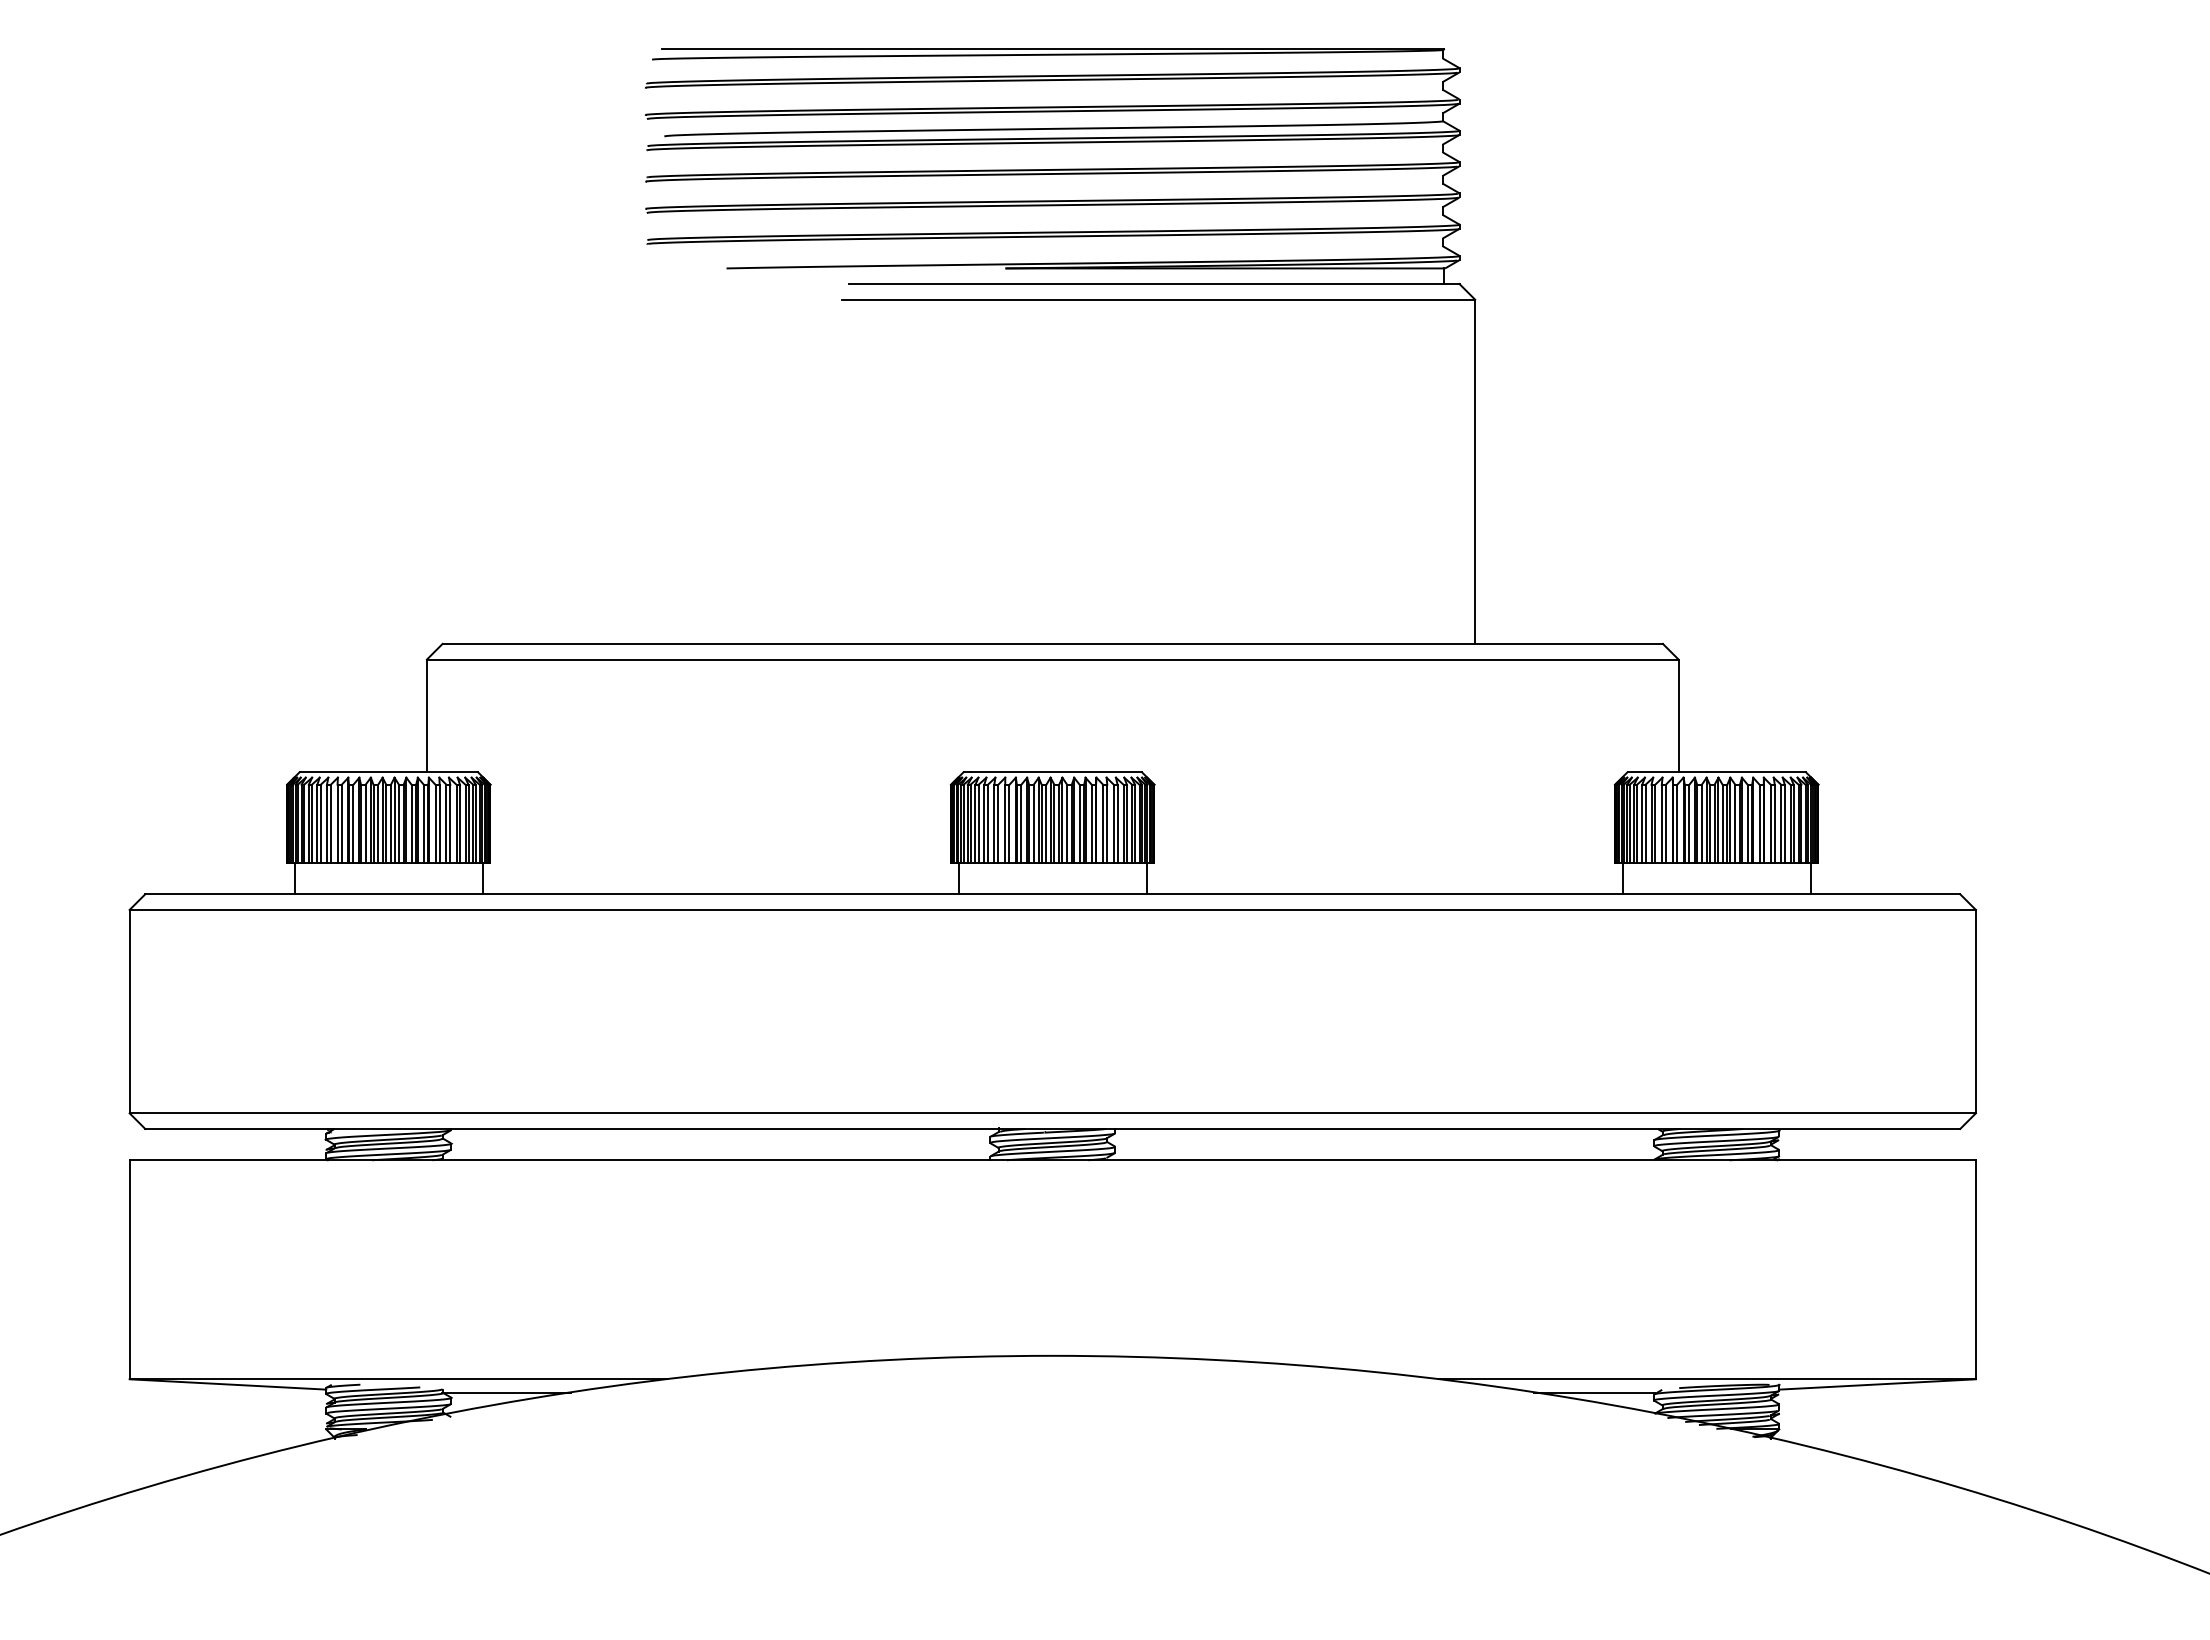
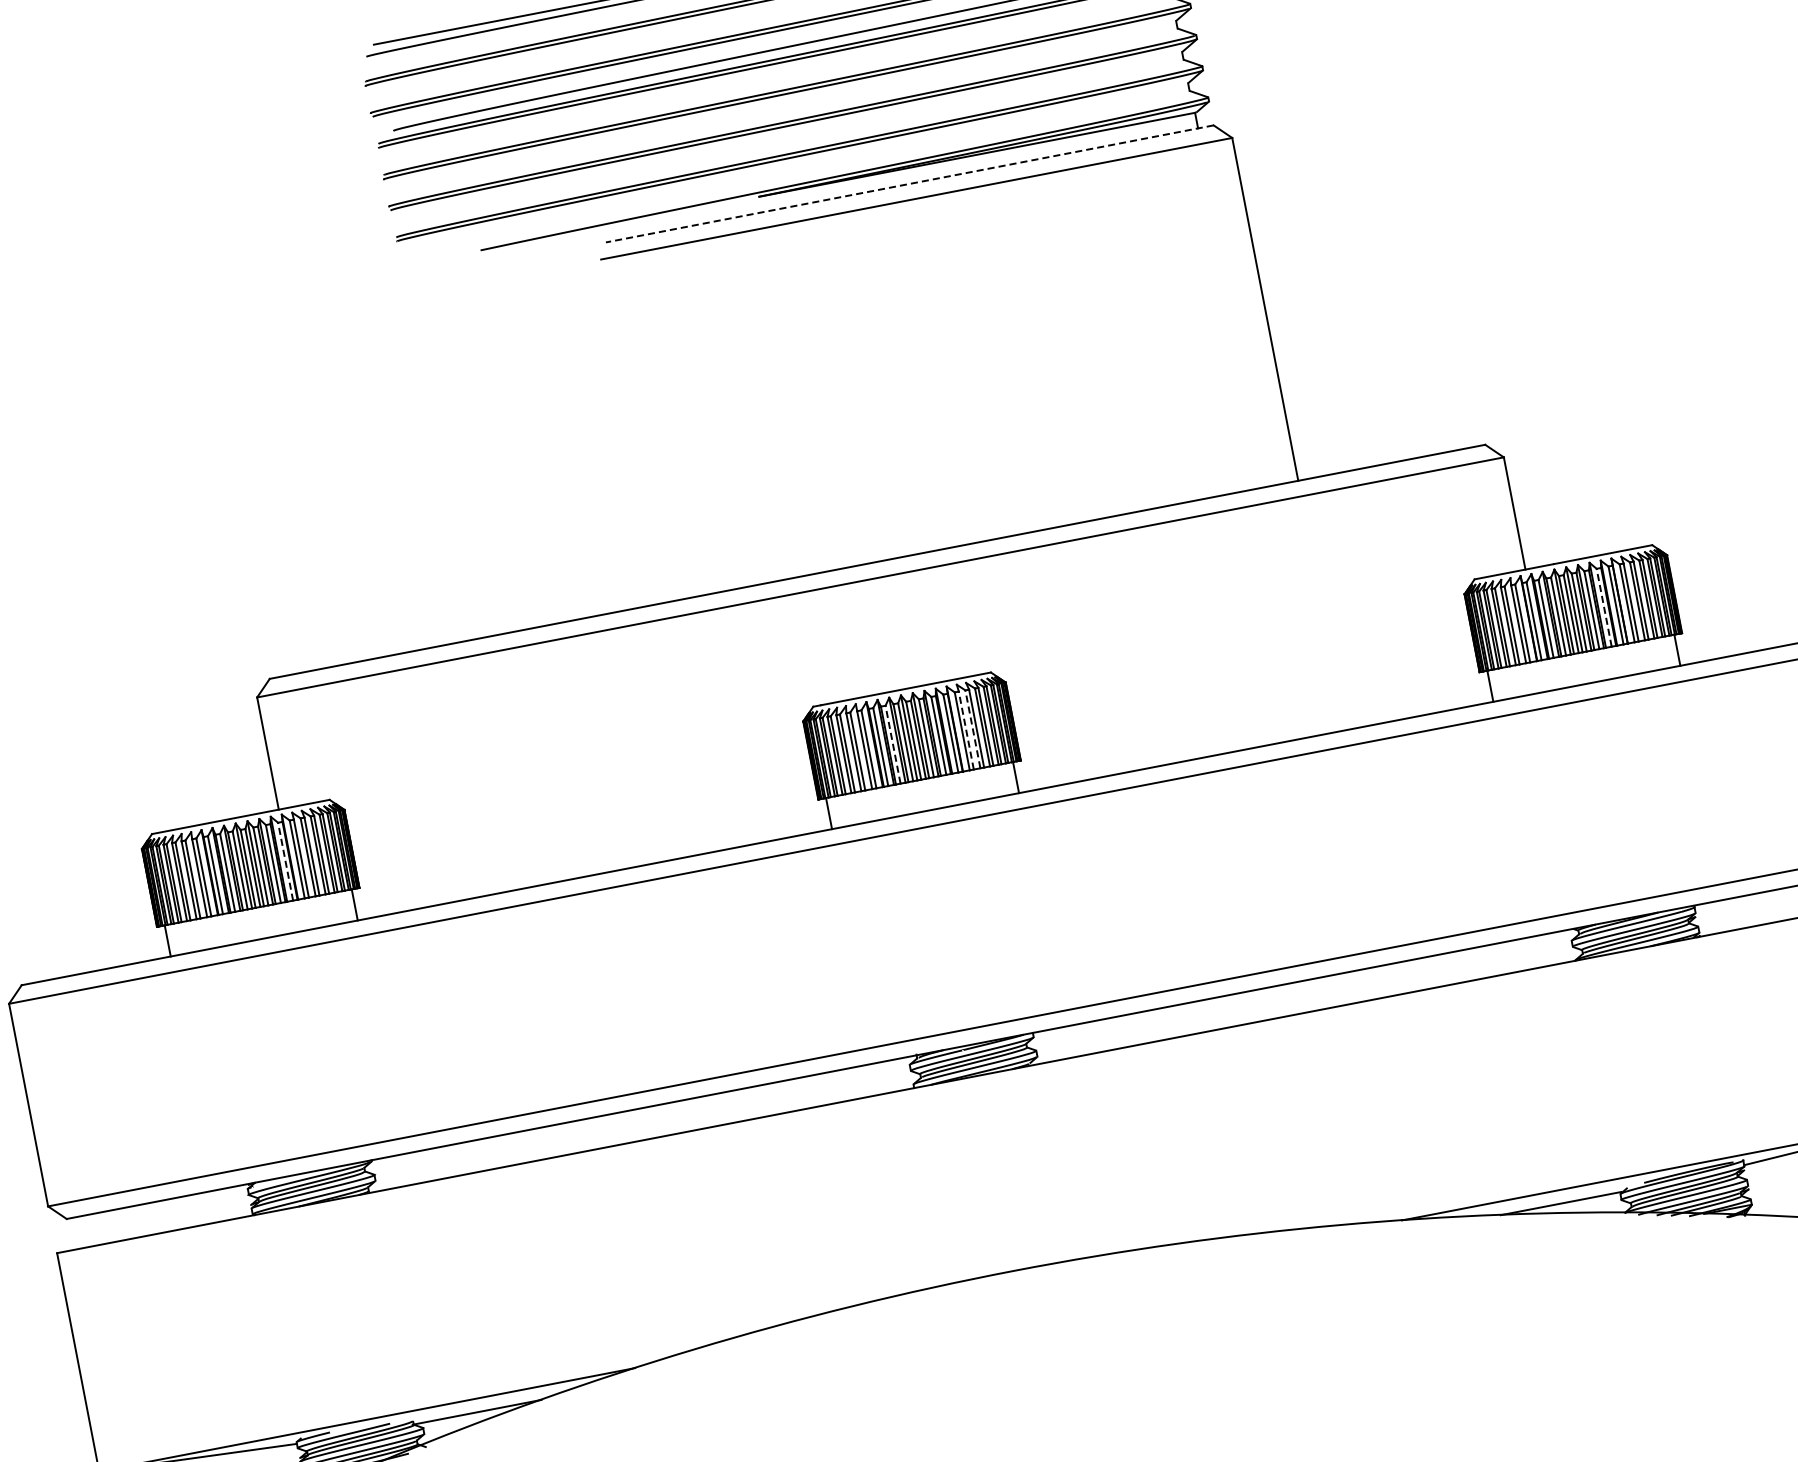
line: (1153, 284) -> (908, 184), solid -> dashed
line: (423, 823) -> (285, 861), solid -> dashed
line: (1033, 823) -> (892, 744), solid -> dashed
line: (1107, 823) -> (966, 730), solid -> dashed
line: (1113, 823) -> (972, 729), solid -> dashed
line: (1747, 823) -> (1603, 607), solid -> dashed

